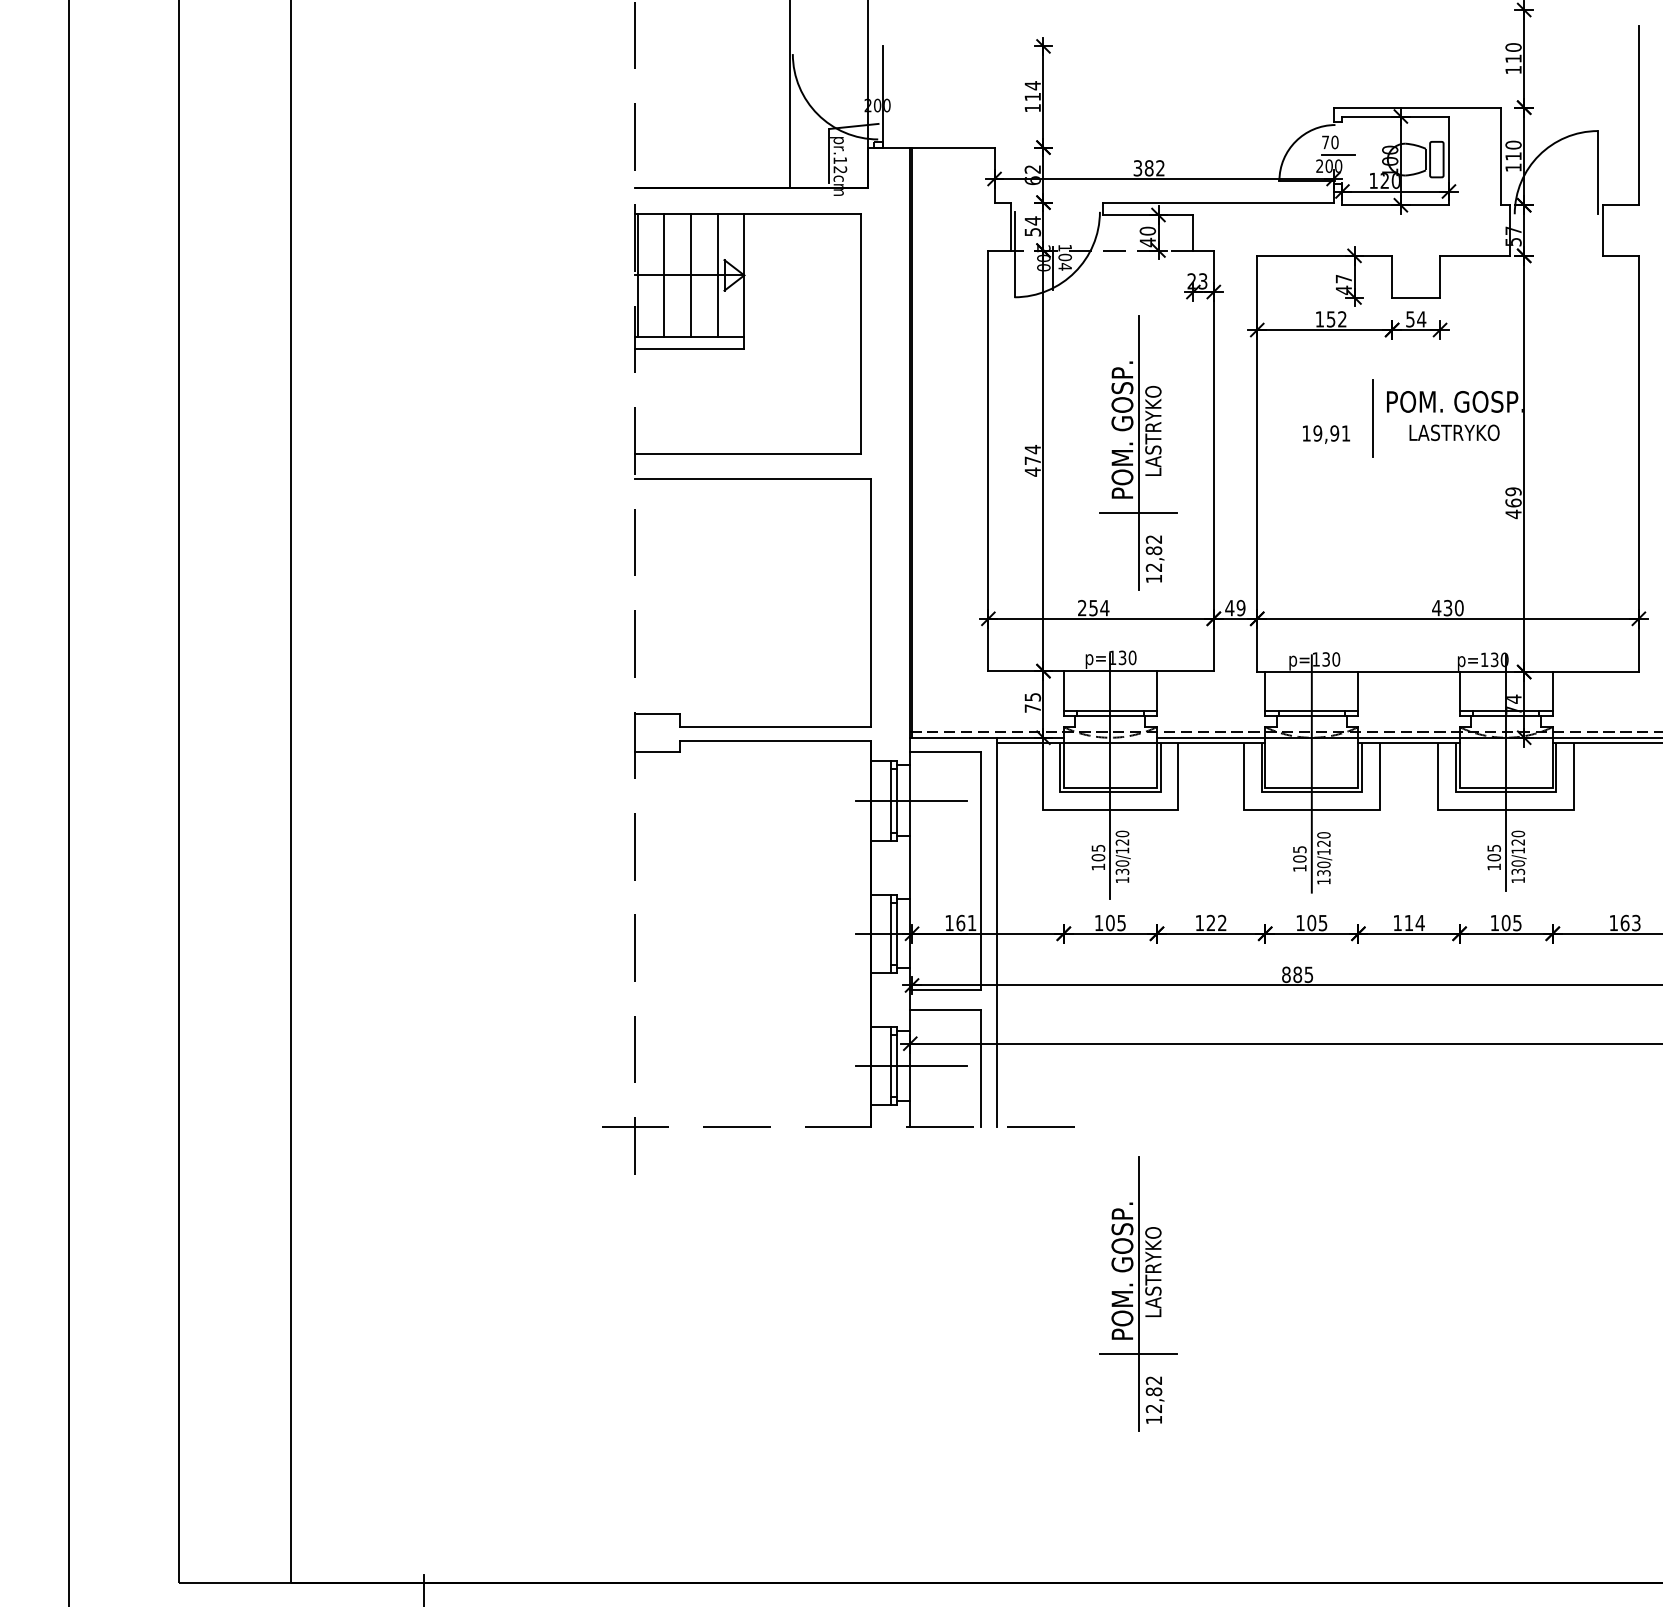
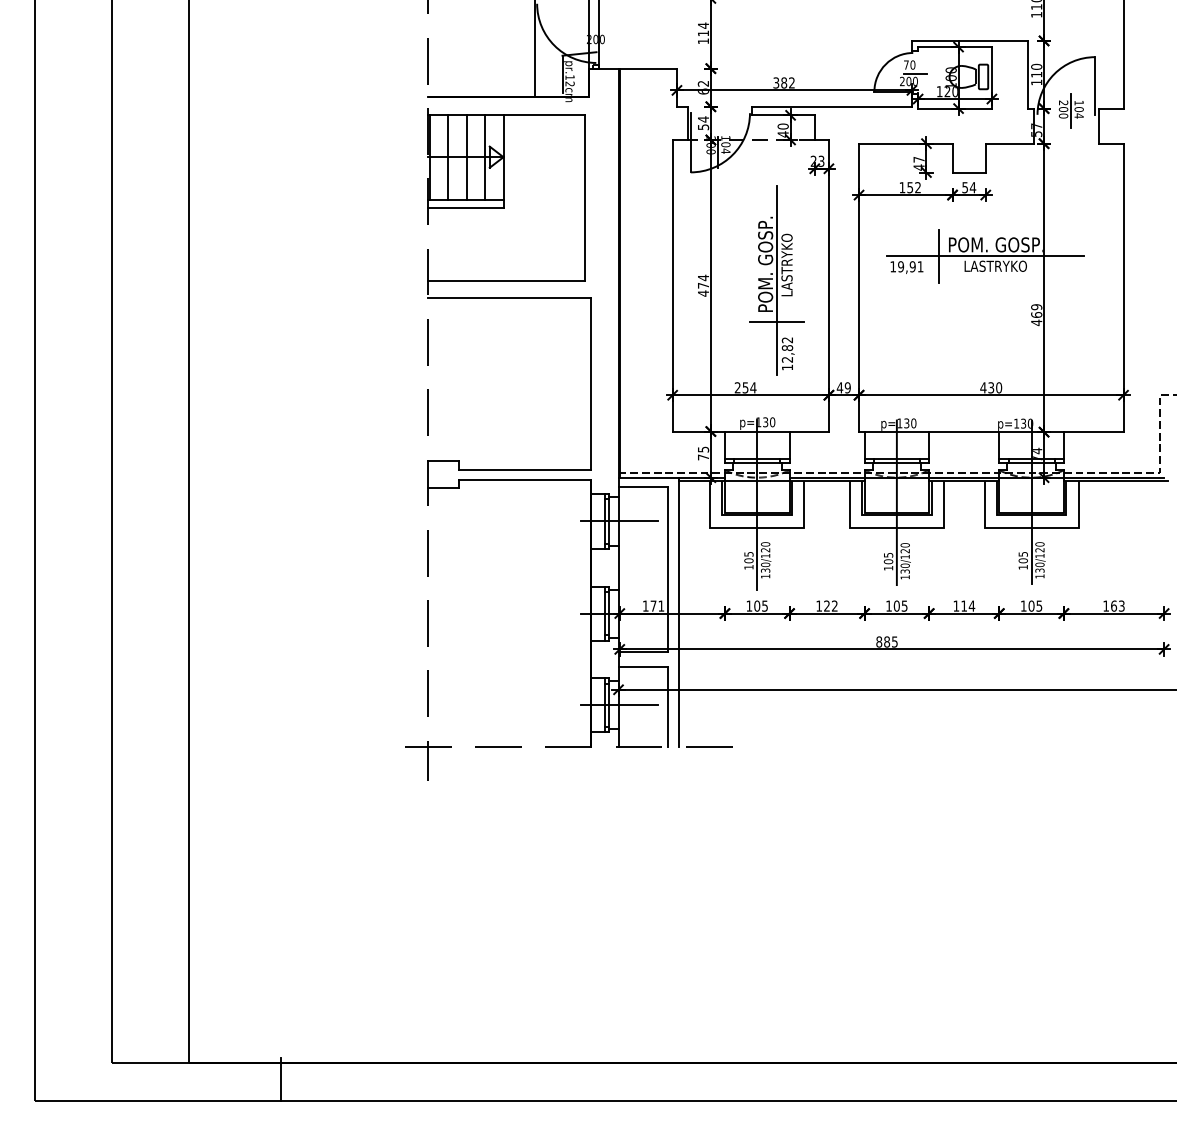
part: (1562, 208) -> (1070, 110), added
line: (1439, 418) -> (985, 256), added
text: (960, 922) -> (653, 605), 161 -> 171
part: (1138, 1294) -> (776, 863), removed

